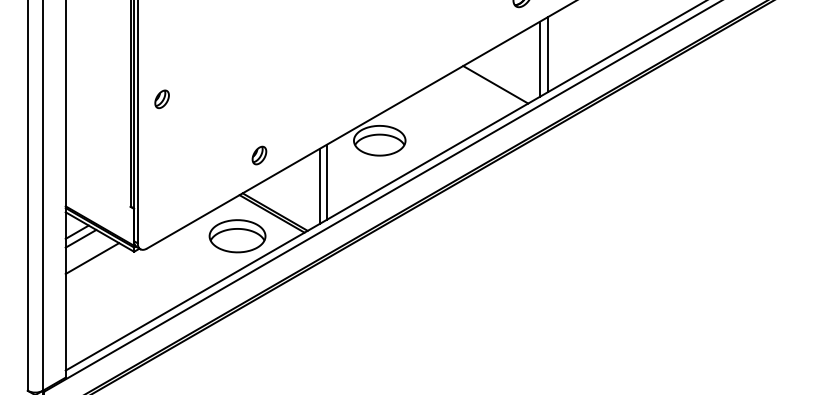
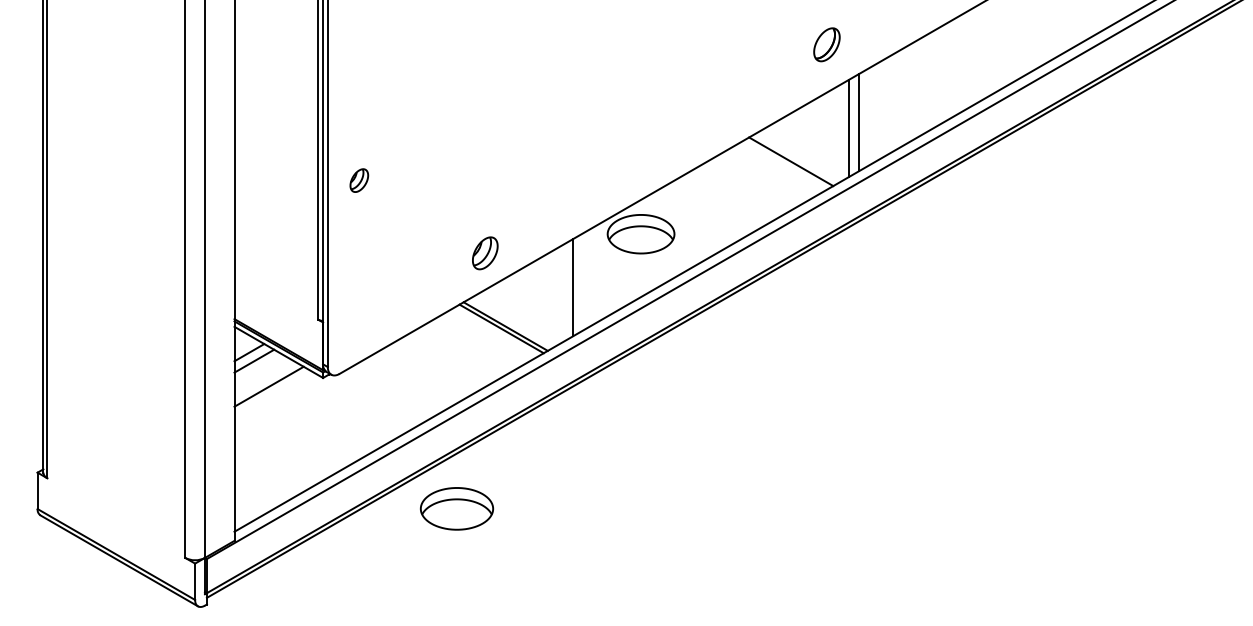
part: (259, 155) -> (485, 253), size x1.4
line: (319, 185) -> (563, 292), removed
part: (237, 235) -> (457, 508), moved

